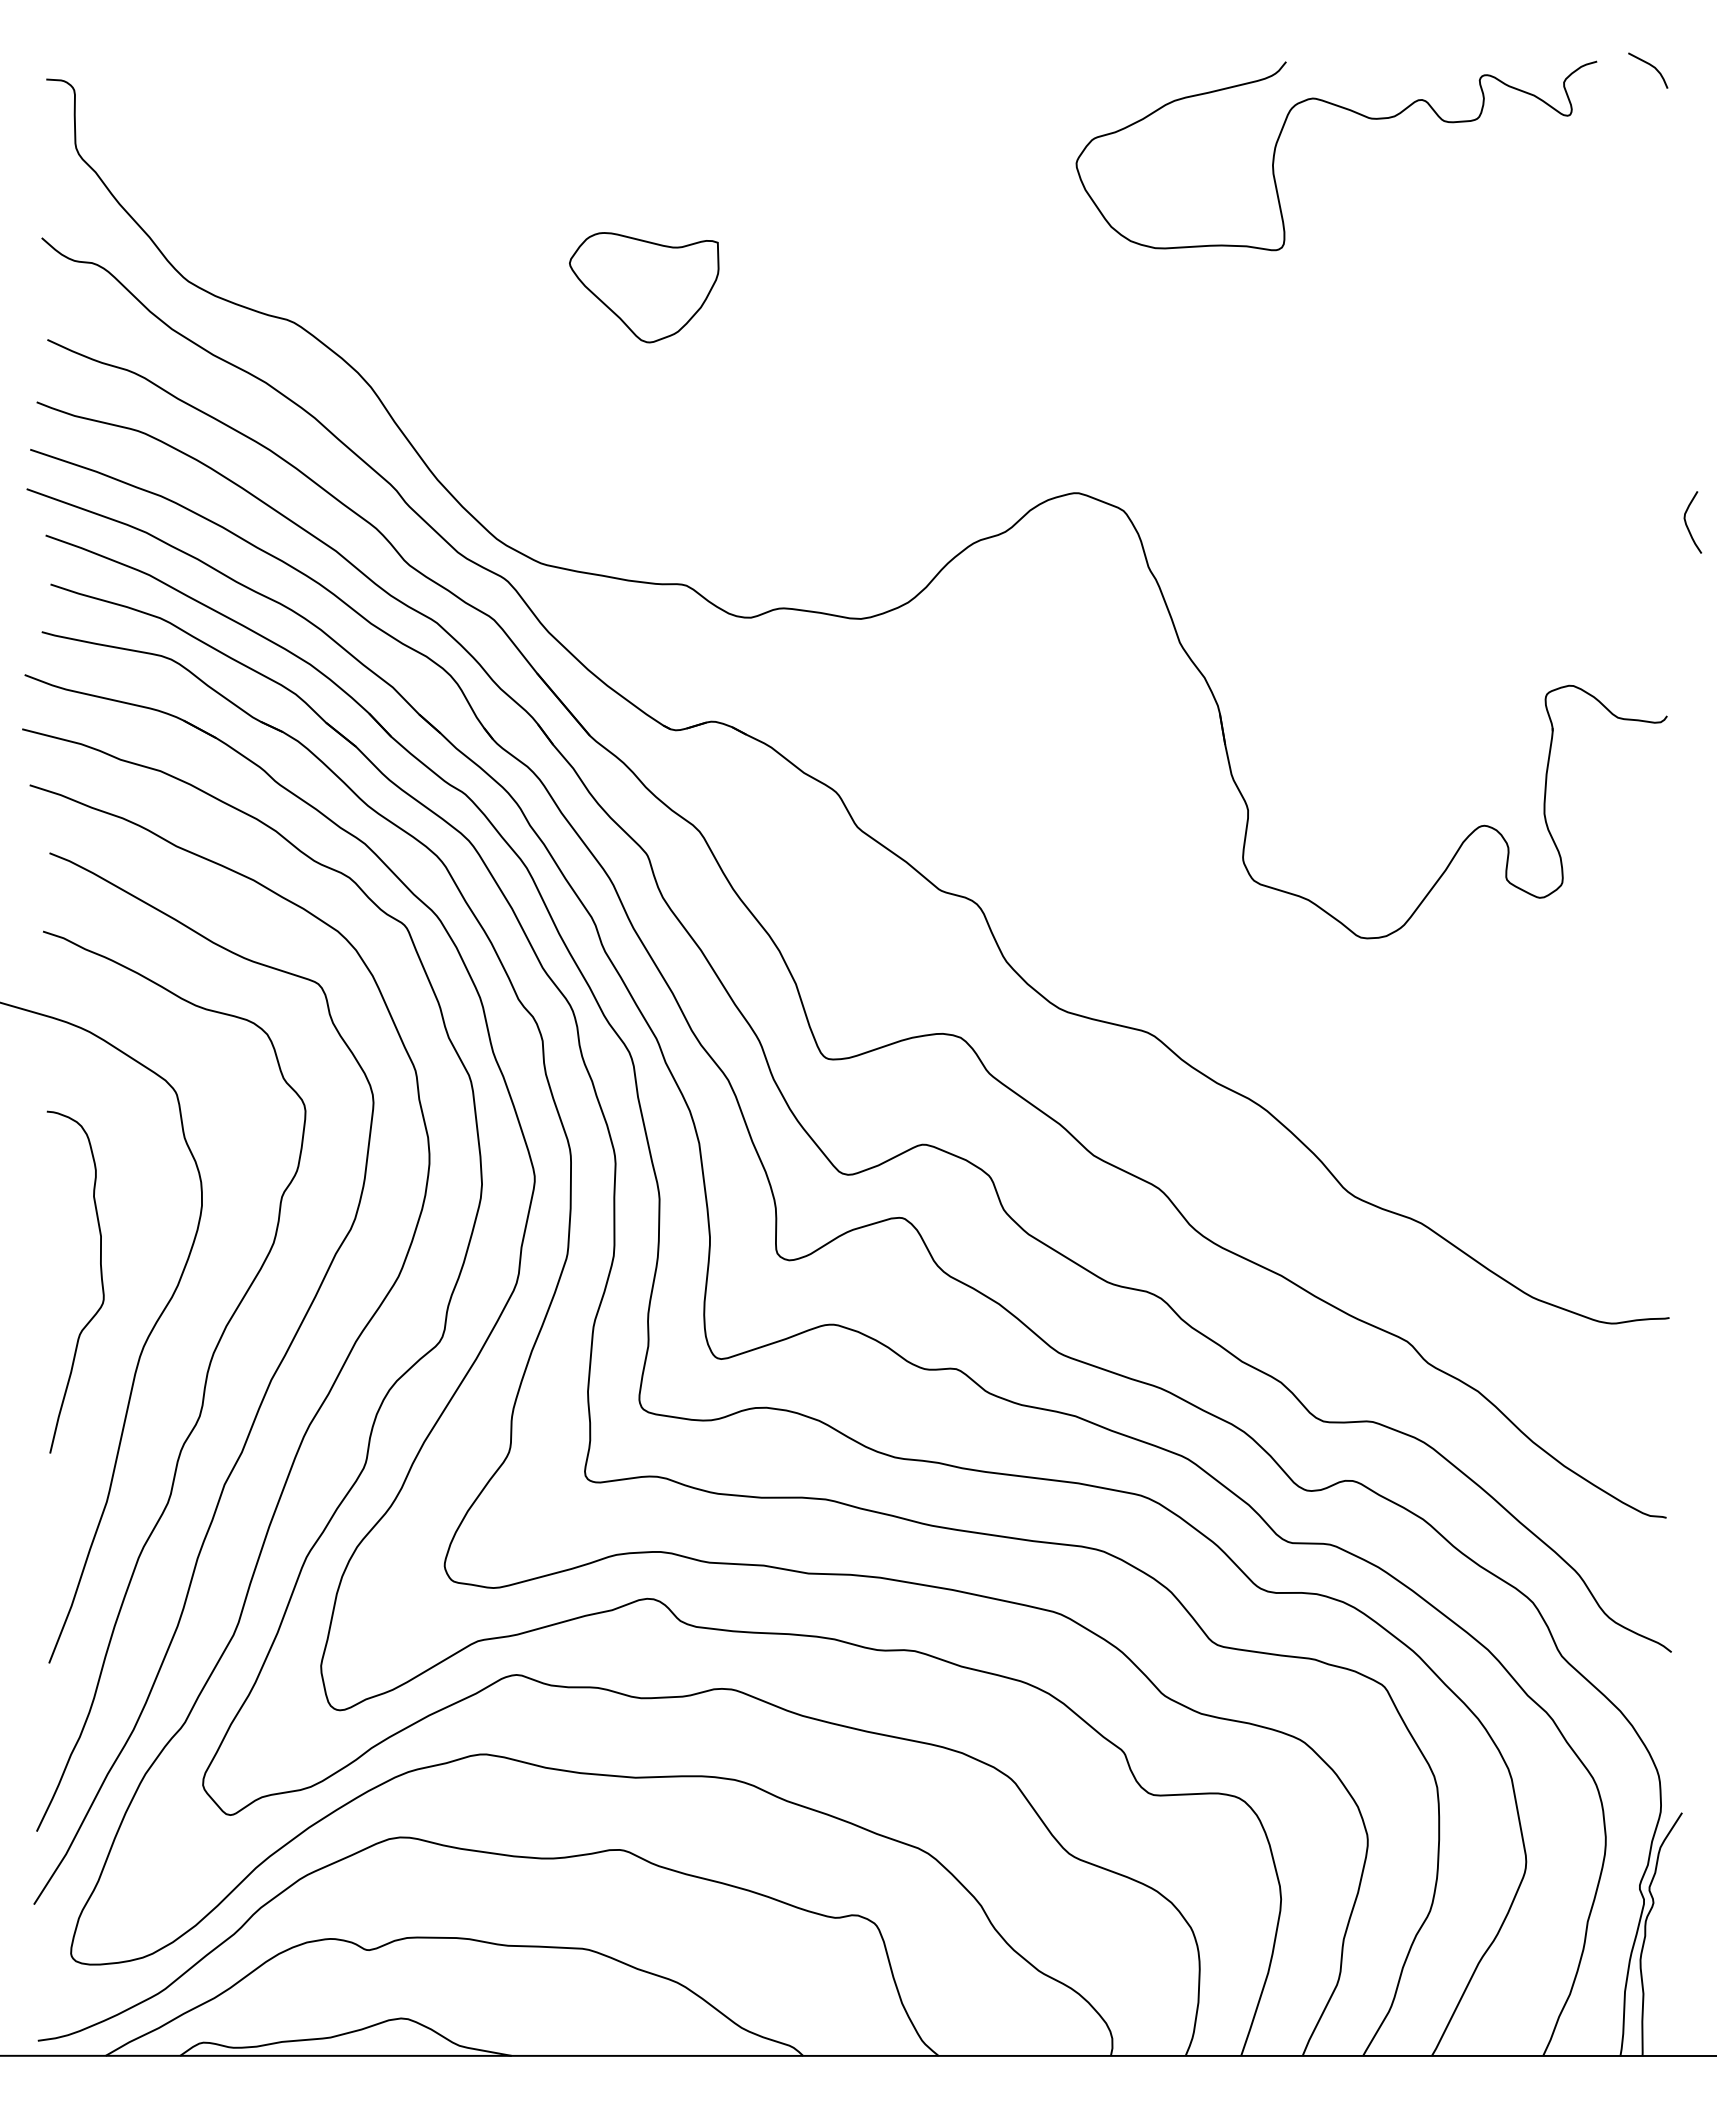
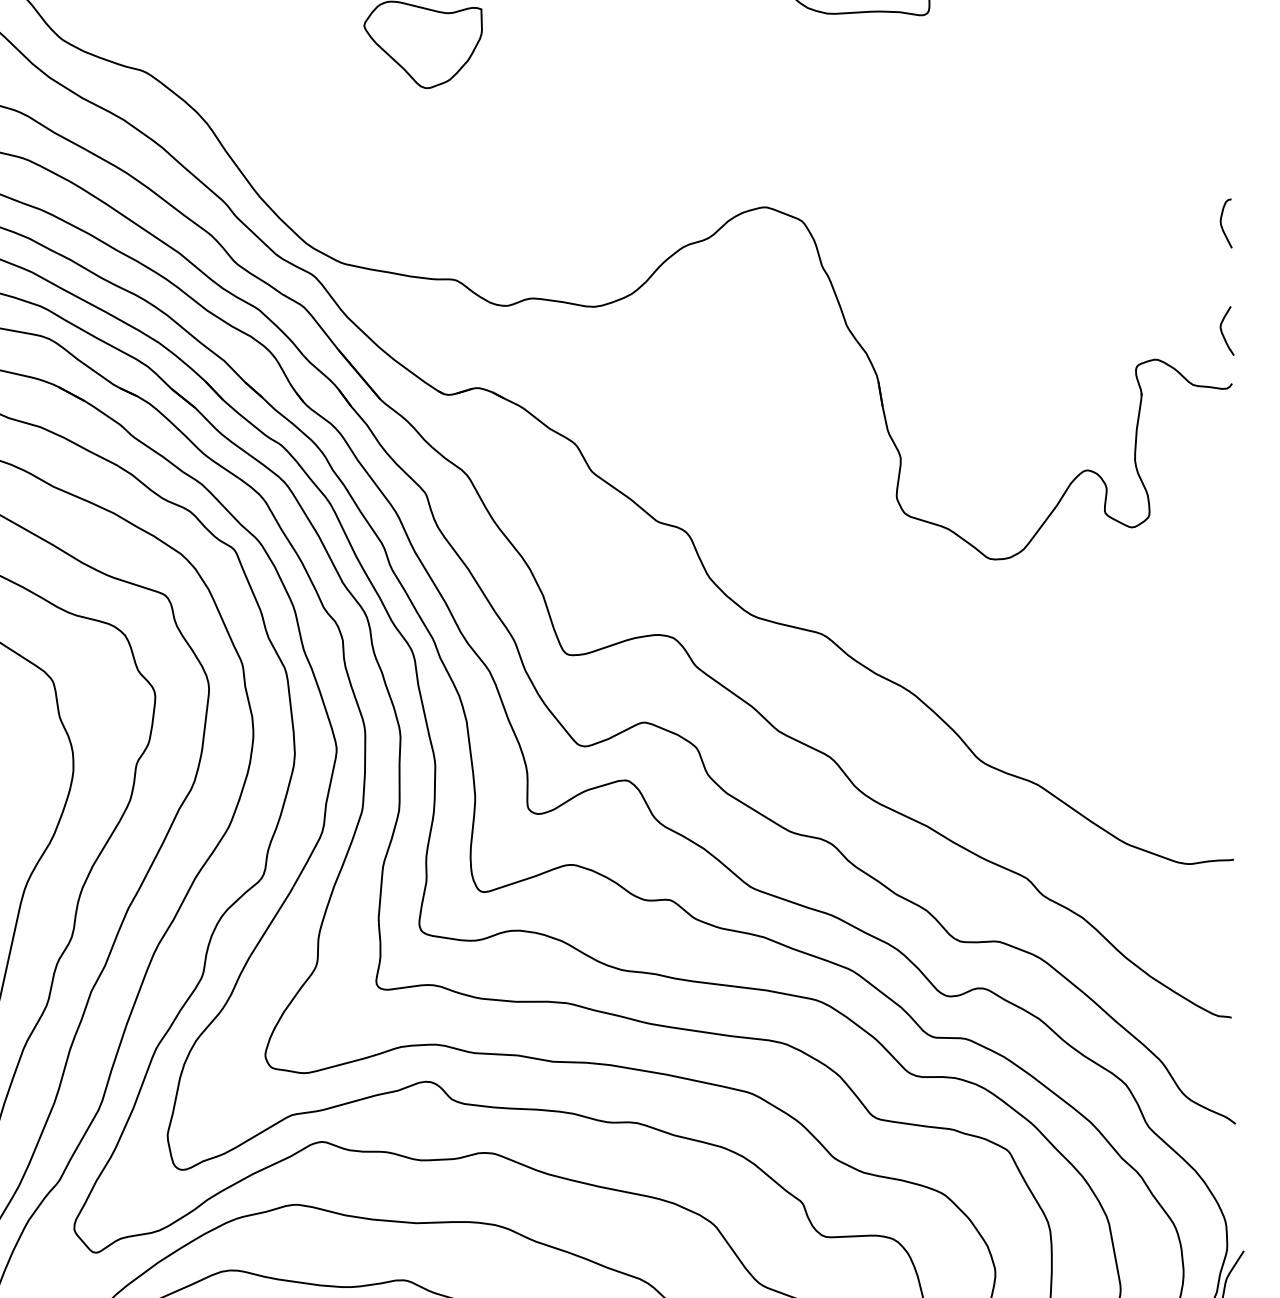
curve: (1654, 515) -> (1222, 225), added
curve: (1687, 524) -> (1222, 332), moved

